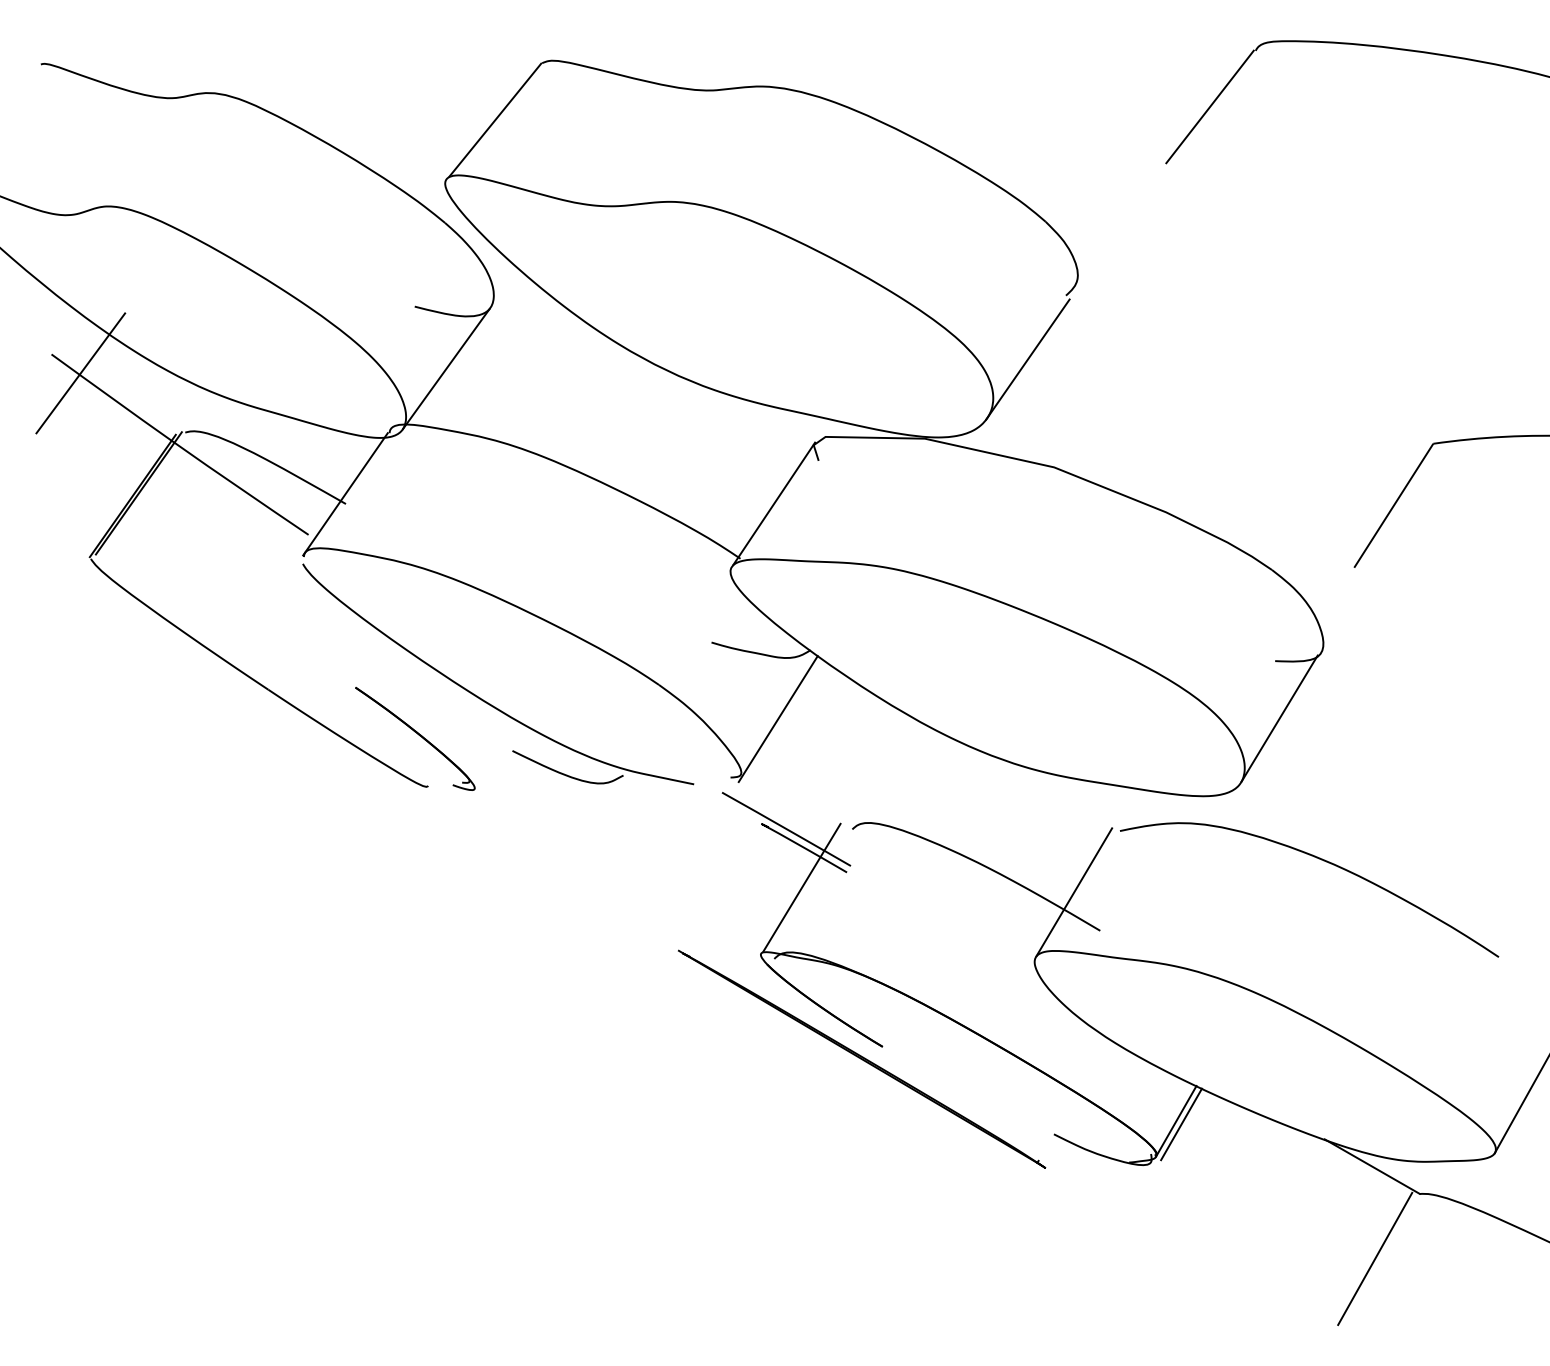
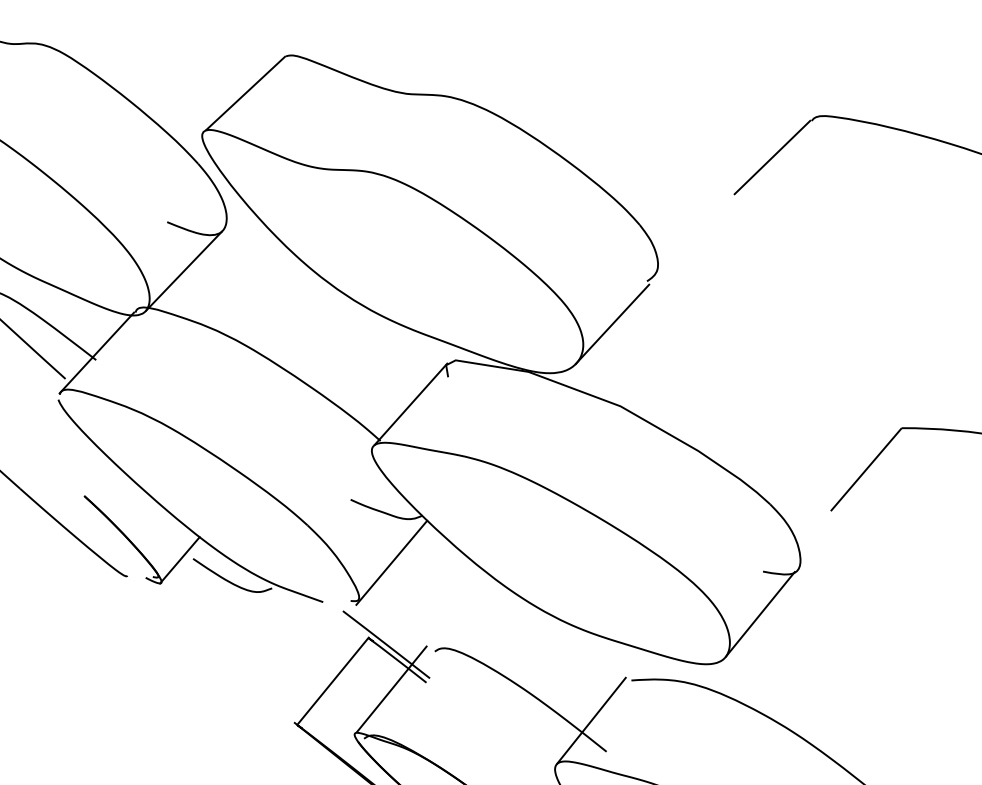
line: (495, 755) -> (180, 560), added
line: (721, 887) -> (332, 680), added

